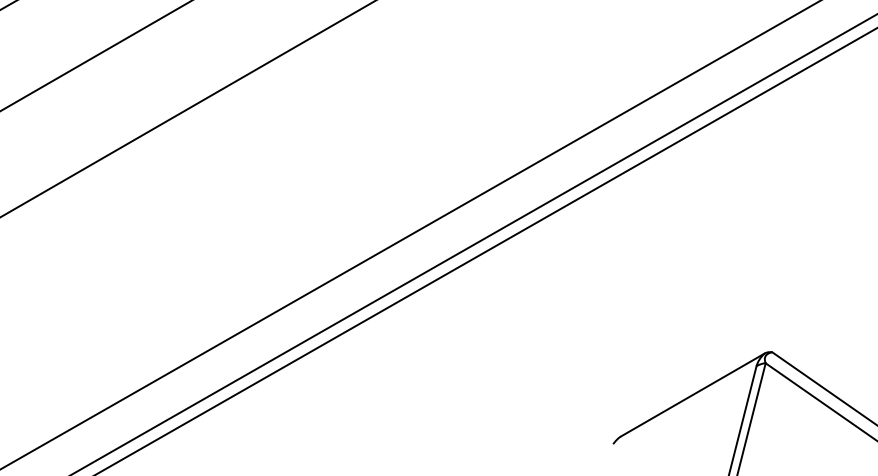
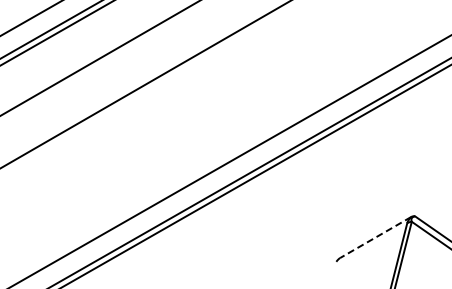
line: (692, 395) -> (375, 237), solid -> dashed

